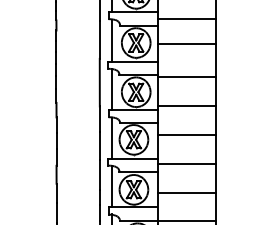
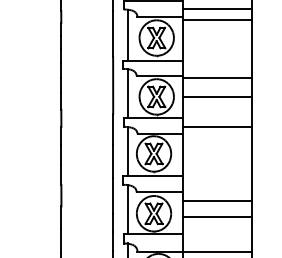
line: (186, 44) -> (216, 20), moved
line: (186, 105) -> (216, 97), moved
line: (186, 134) -> (216, 127), moved
line: (186, 163) -> (216, 201), moved

